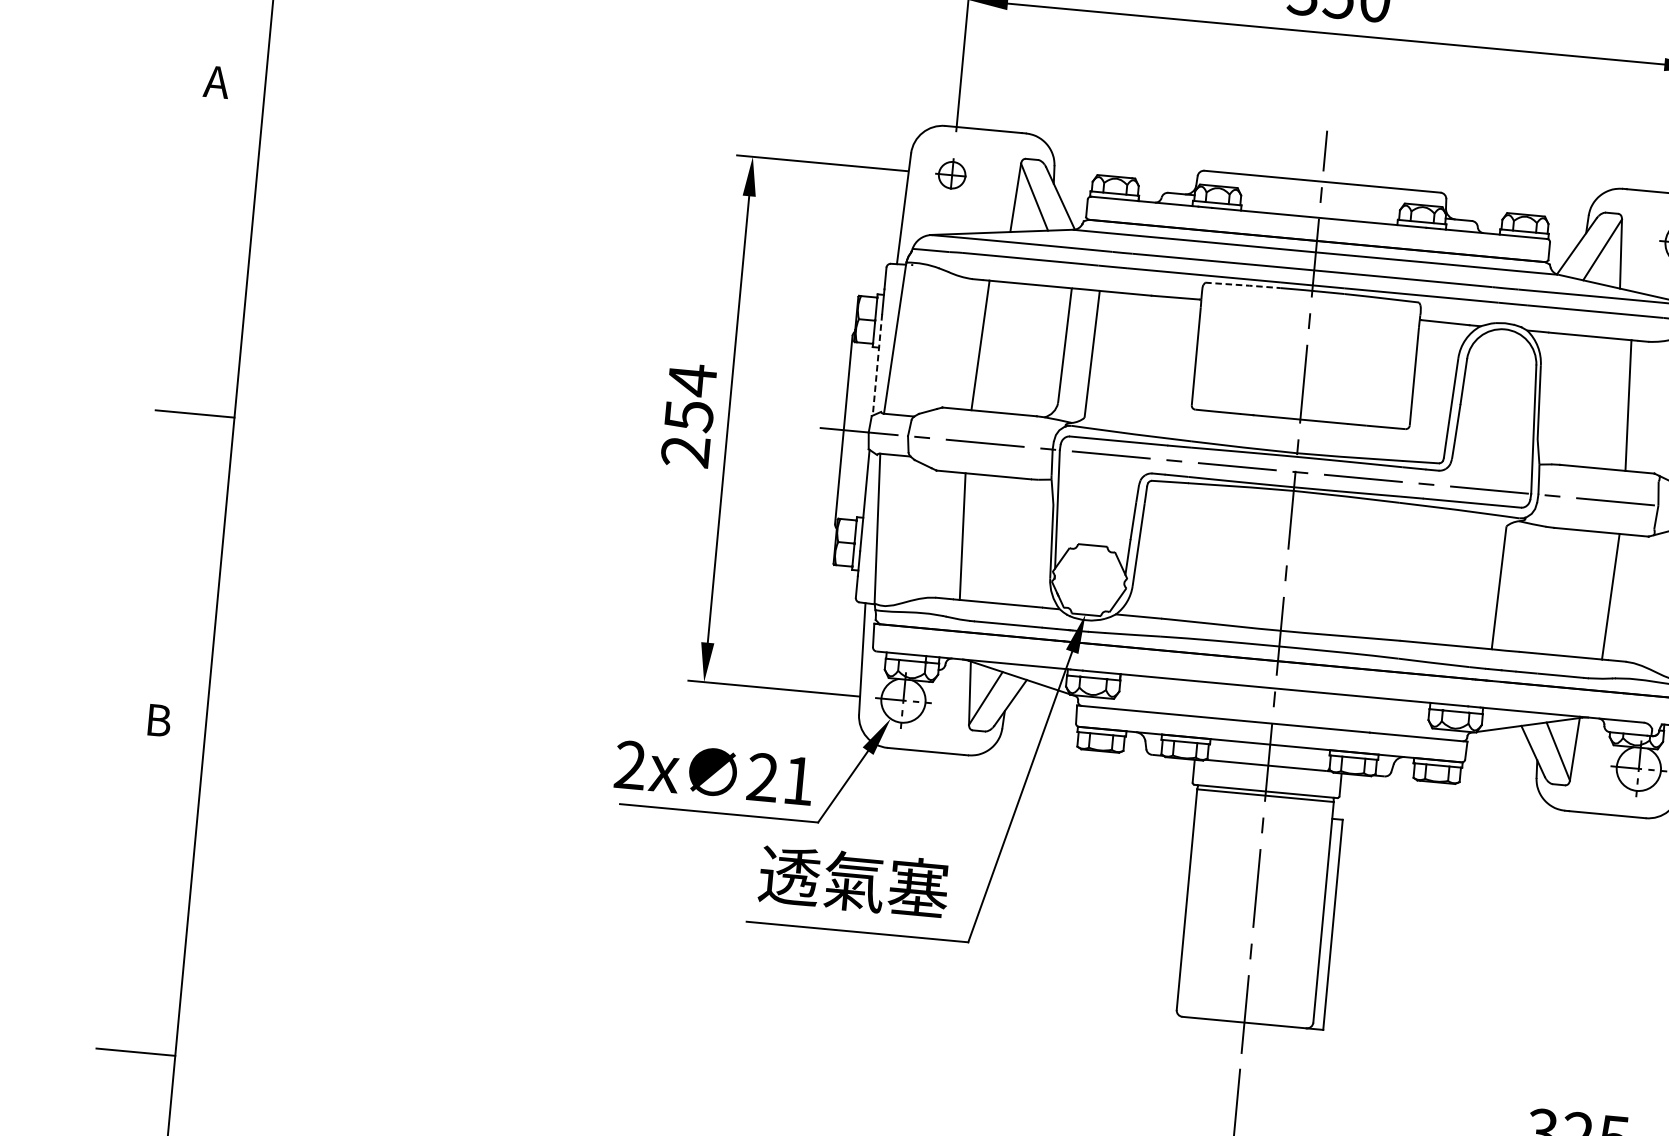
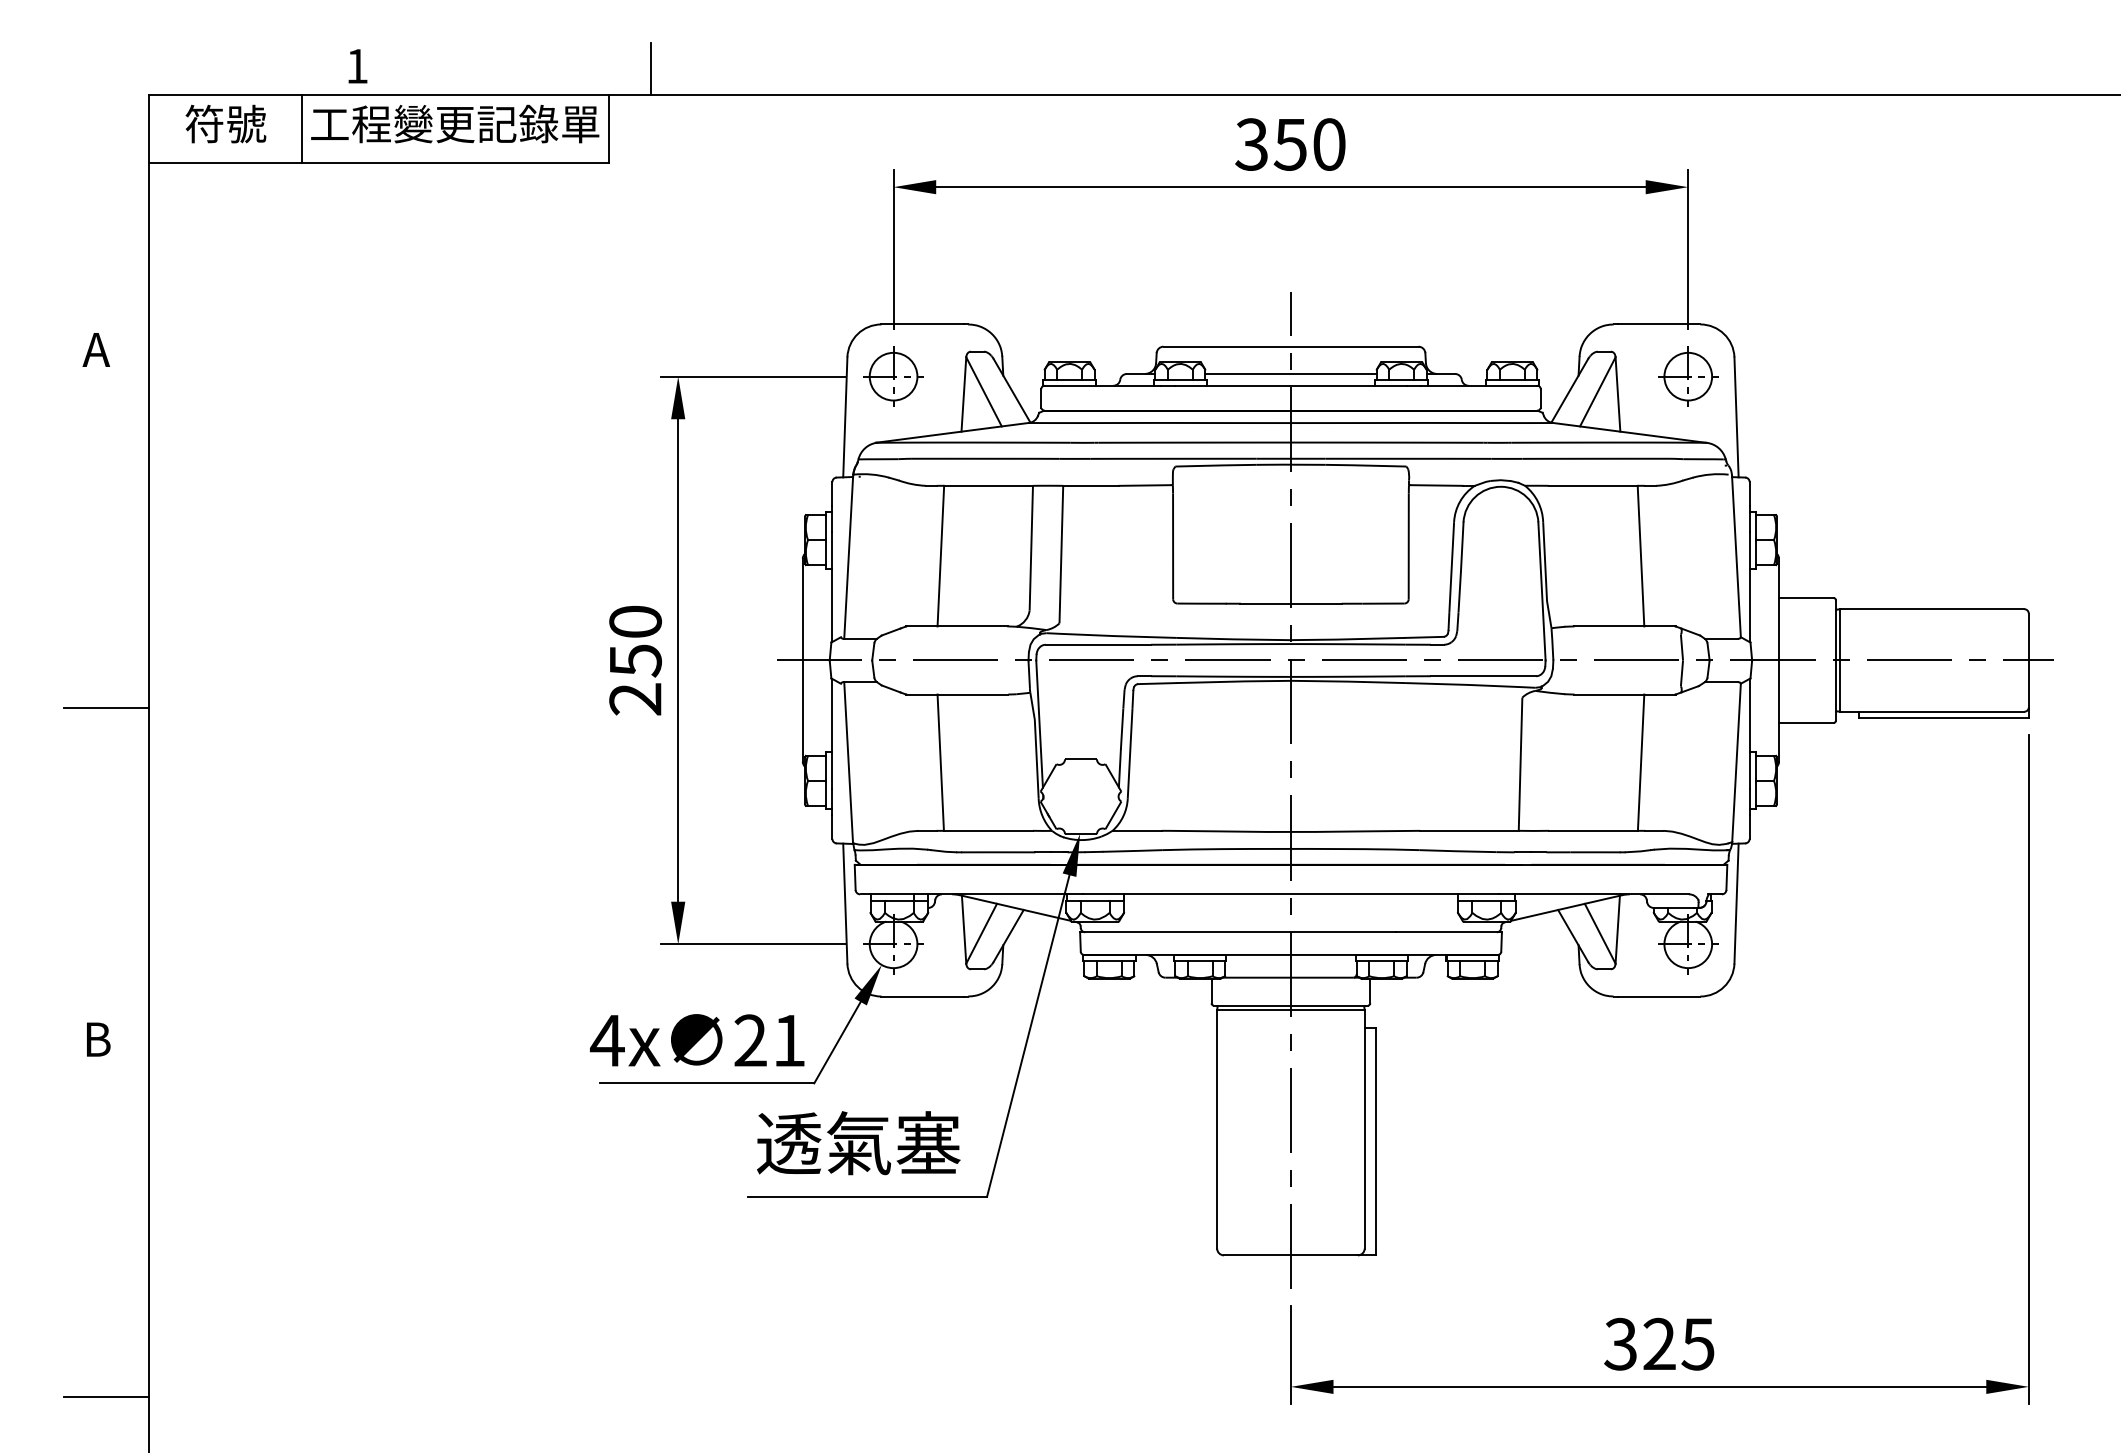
part: (952, 175) -> (893, 376), size x1.67
line: (1319, 206) -> (1290, 373), added
line: (1243, 285) -> (1216, 465), dashed -> solid
line: (877, 365) -> (832, 587), dashed -> solid
text: (692, 379) -> (635, 621), 254 -> 250
text: (630, 765) -> (607, 1040), 2x -> 4x

